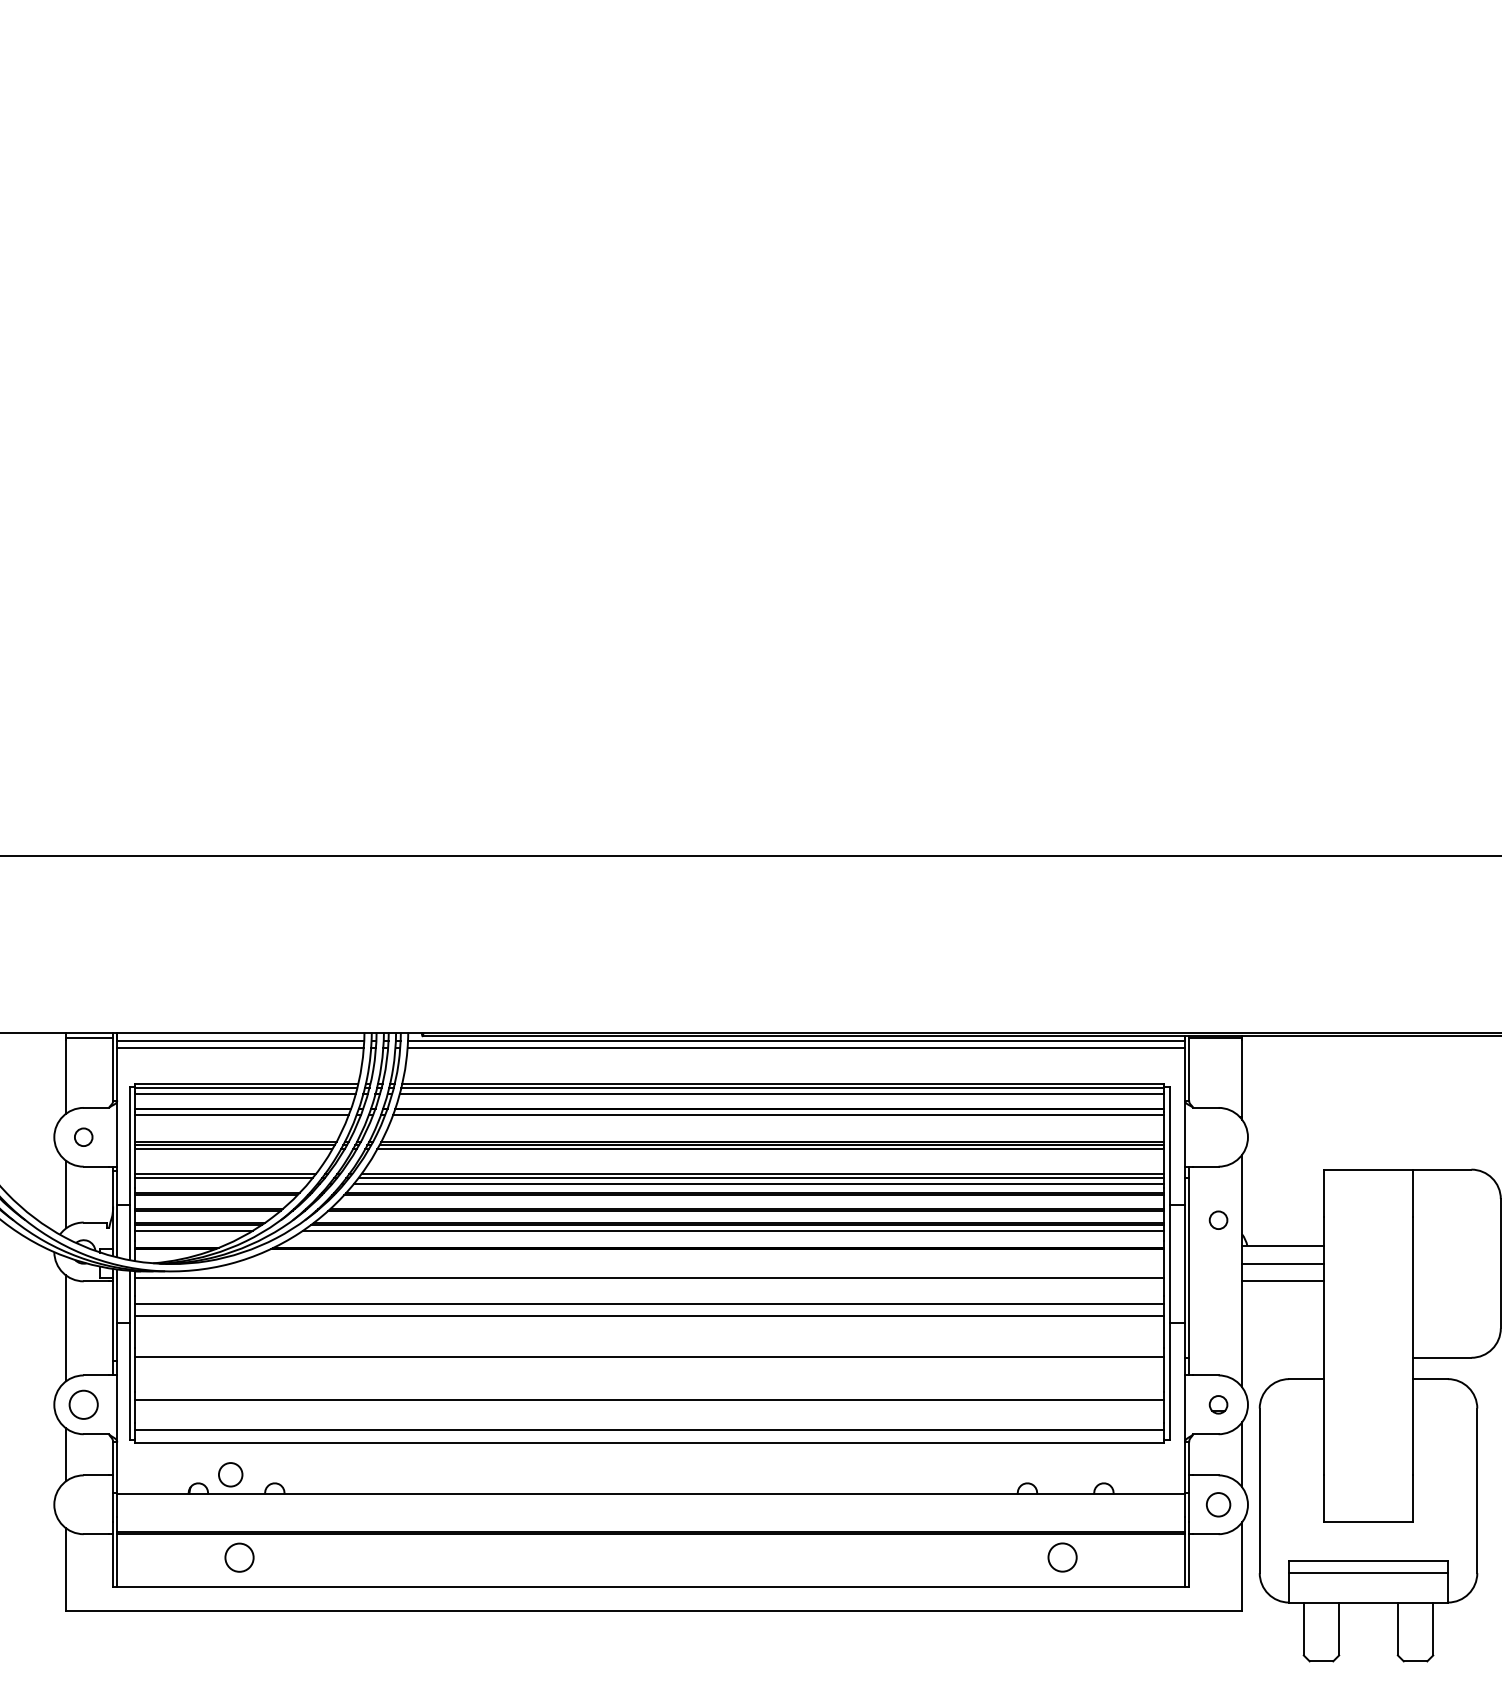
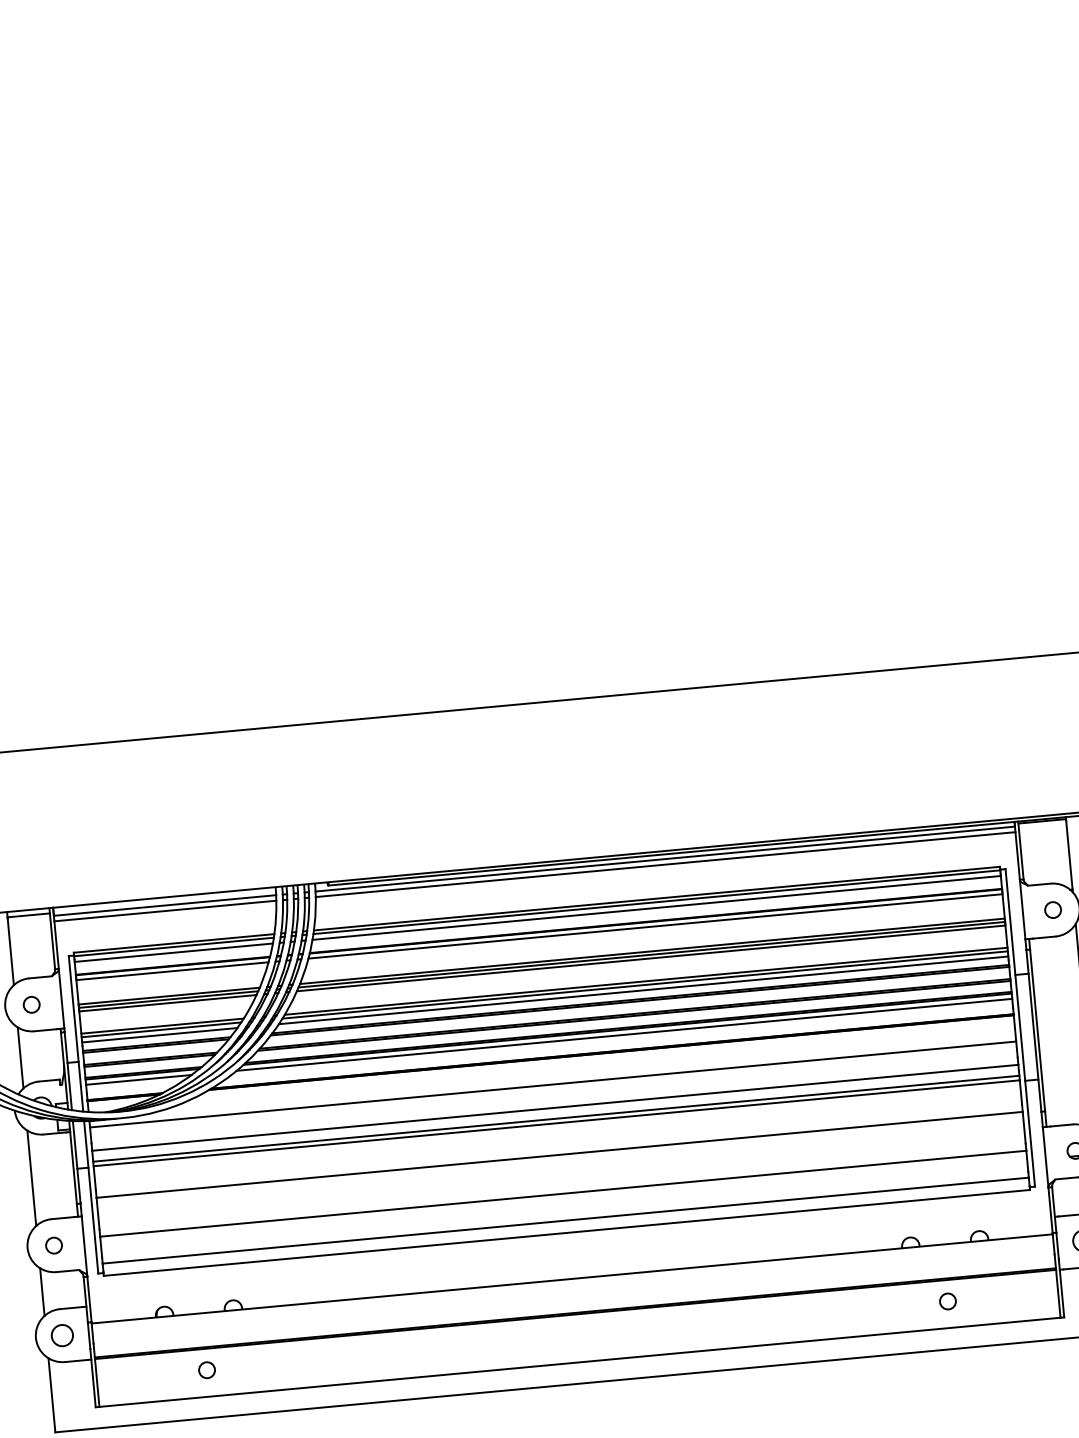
line: (221, 1183) -> (159, 1034), added
circle: (1218, 1219) -> (1052, 909), moved
line: (649, 1321) -> (556, 1123), added
circle: (83, 1404) -> (53, 1245), size x0.62
circle: (230, 1474) -> (62, 1335), moved
circle: (239, 1557) -> (207, 1370), size x0.62
circle: (1062, 1557) -> (947, 1301), size x0.62

